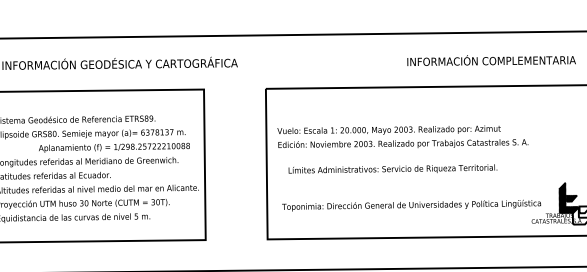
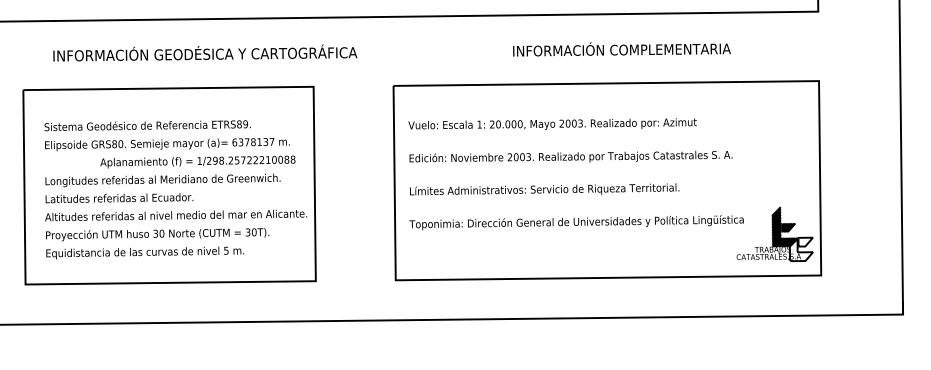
text: (491, 60) -> (621, 49), moved
text: (389, 130) -> (552, 124), moved
text: (392, 169) -> (544, 189), moved
text: (411, 205) -> (576, 222), moved

